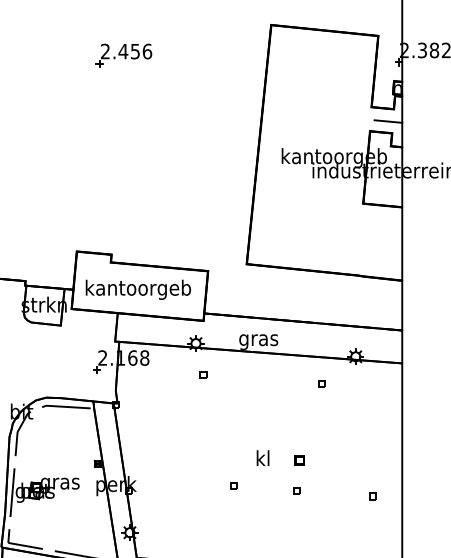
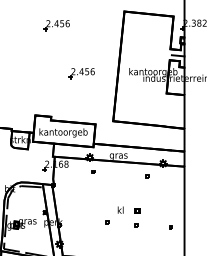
part: (177, 160) -> (81, 73), added

